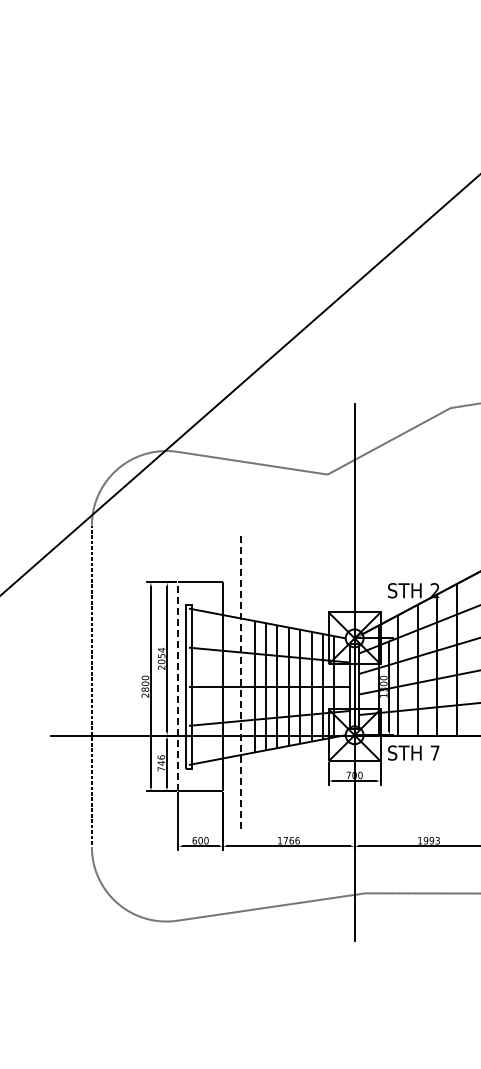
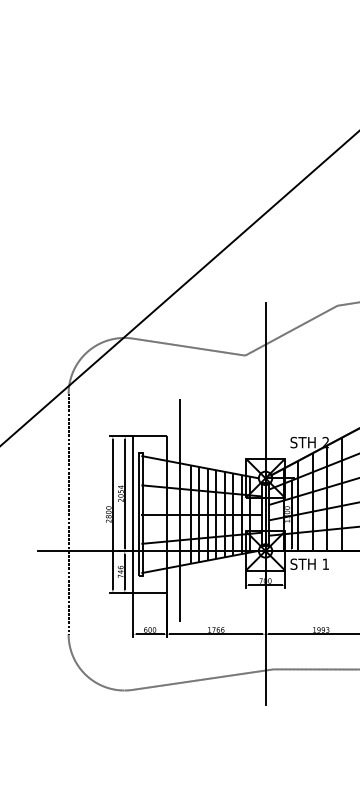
line: (240, 680) -> (180, 509), dashed -> solid
line: (178, 686) -> (133, 514), dashed -> solid
text: (434, 752) -> (325, 563), 7 -> 1

